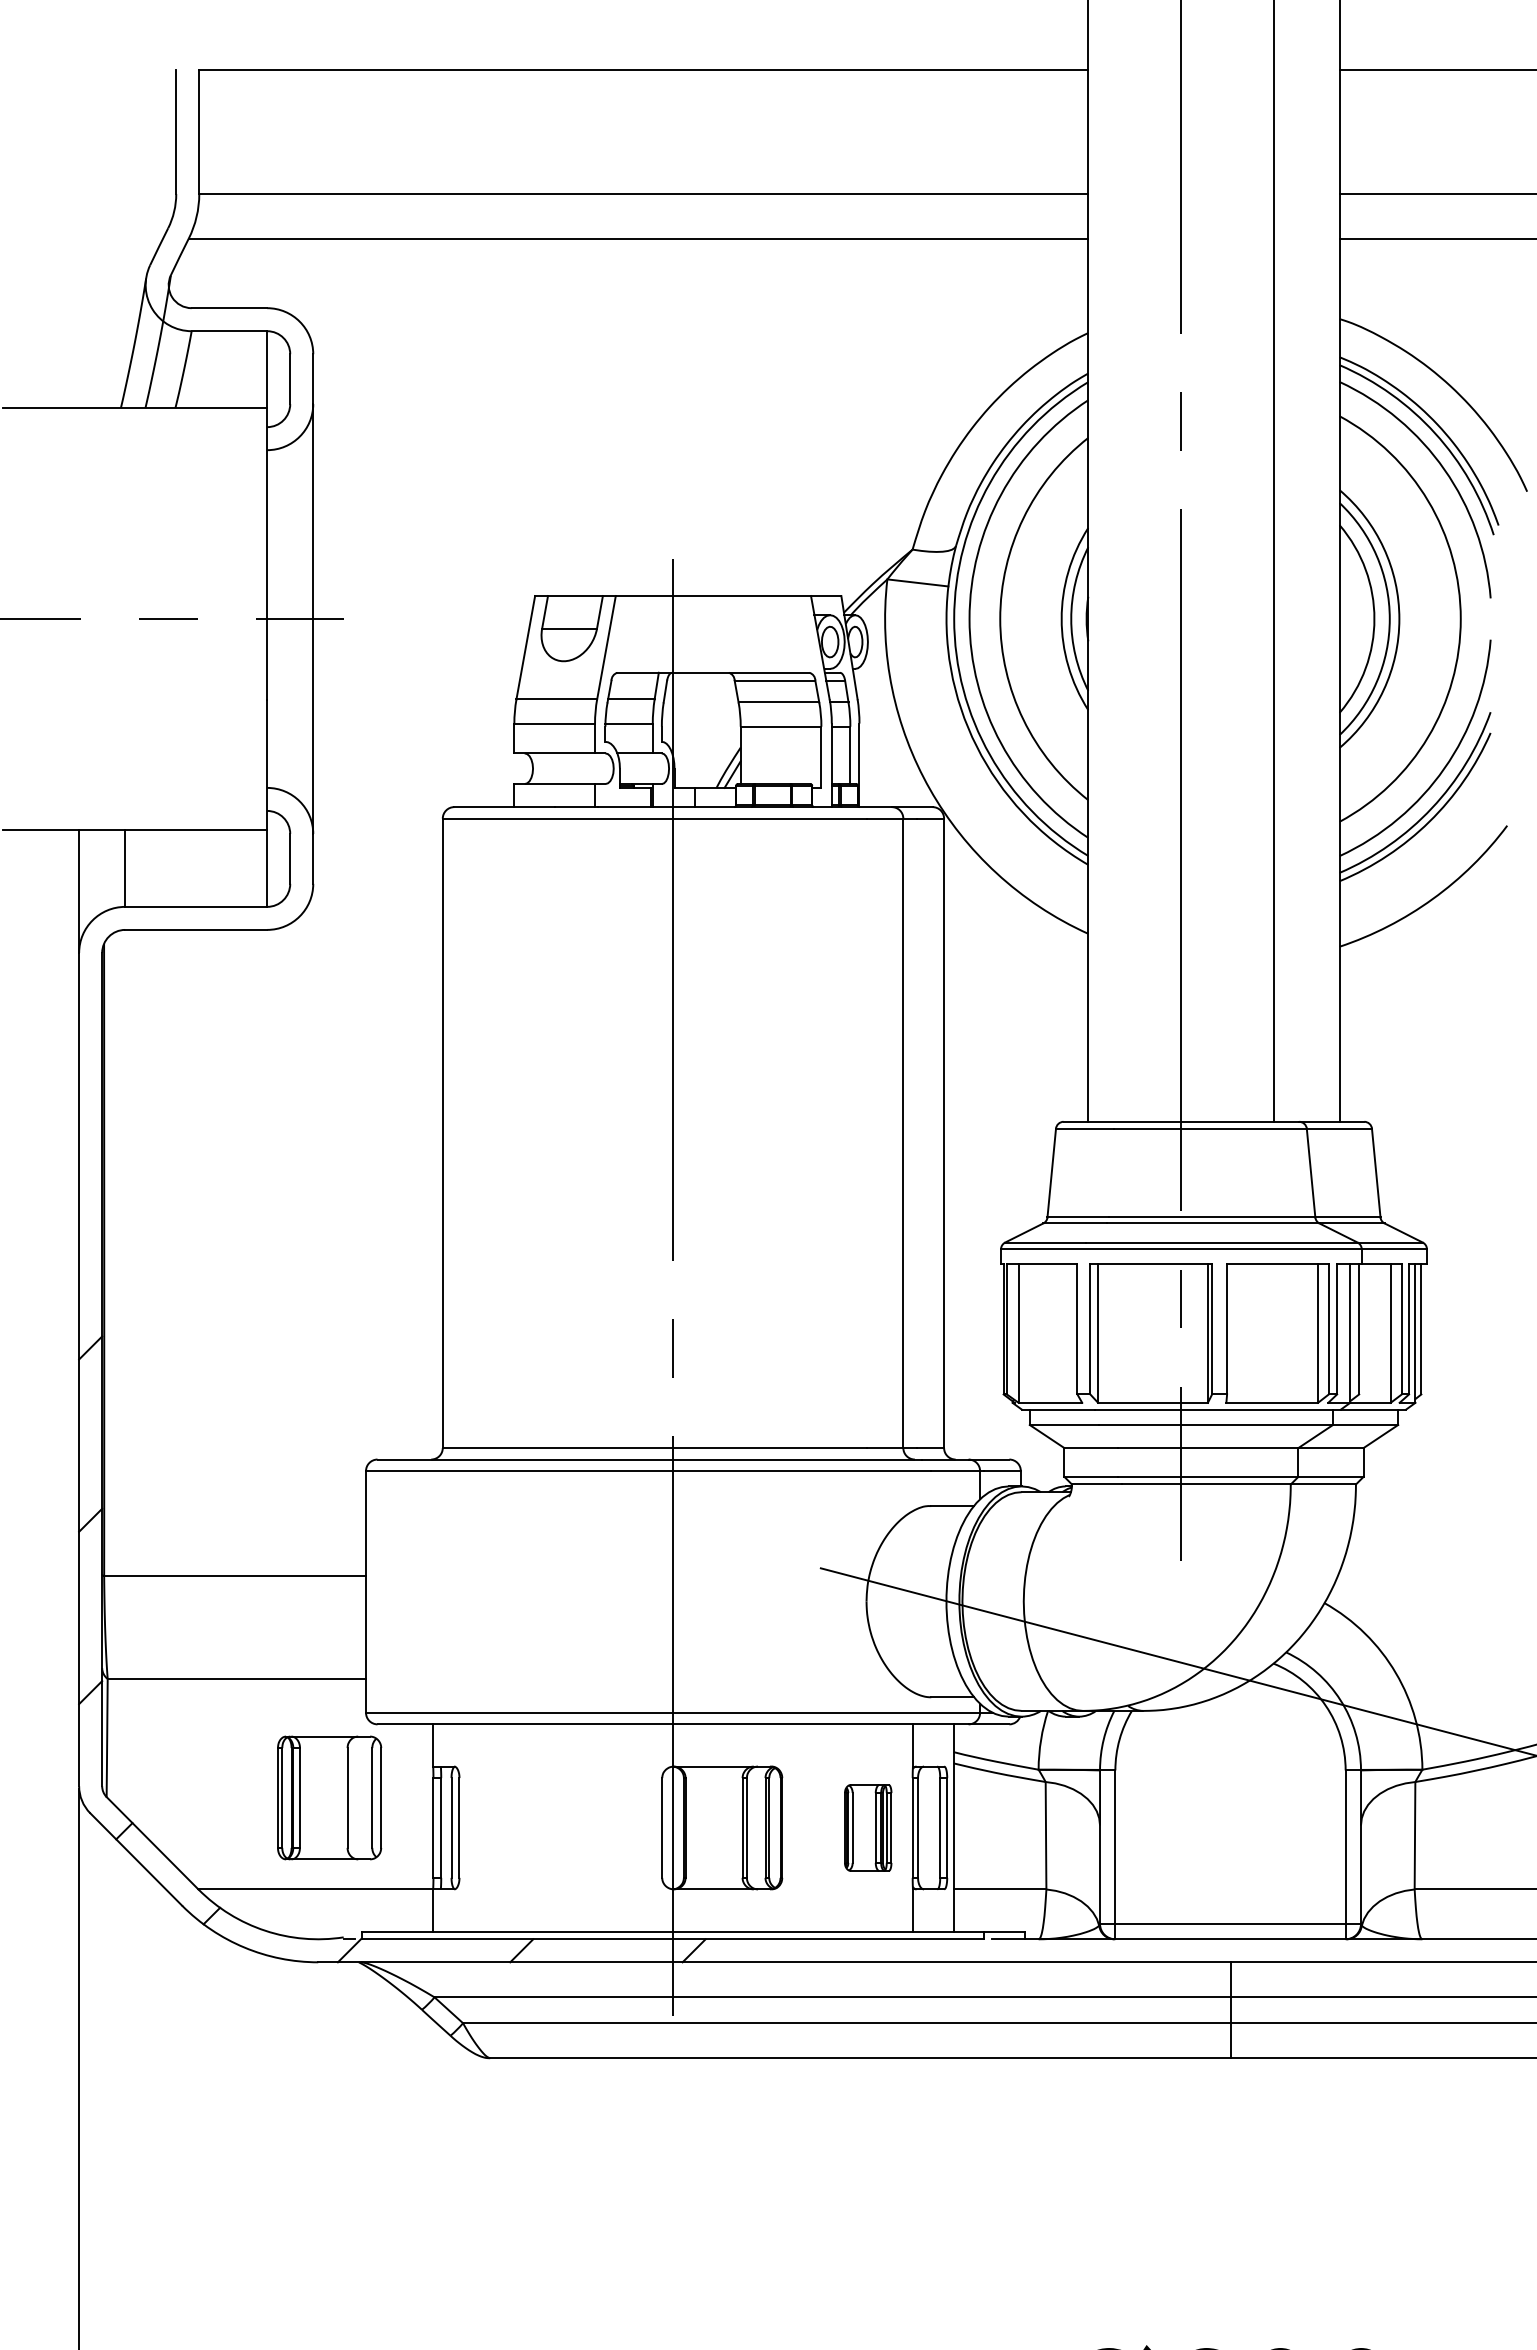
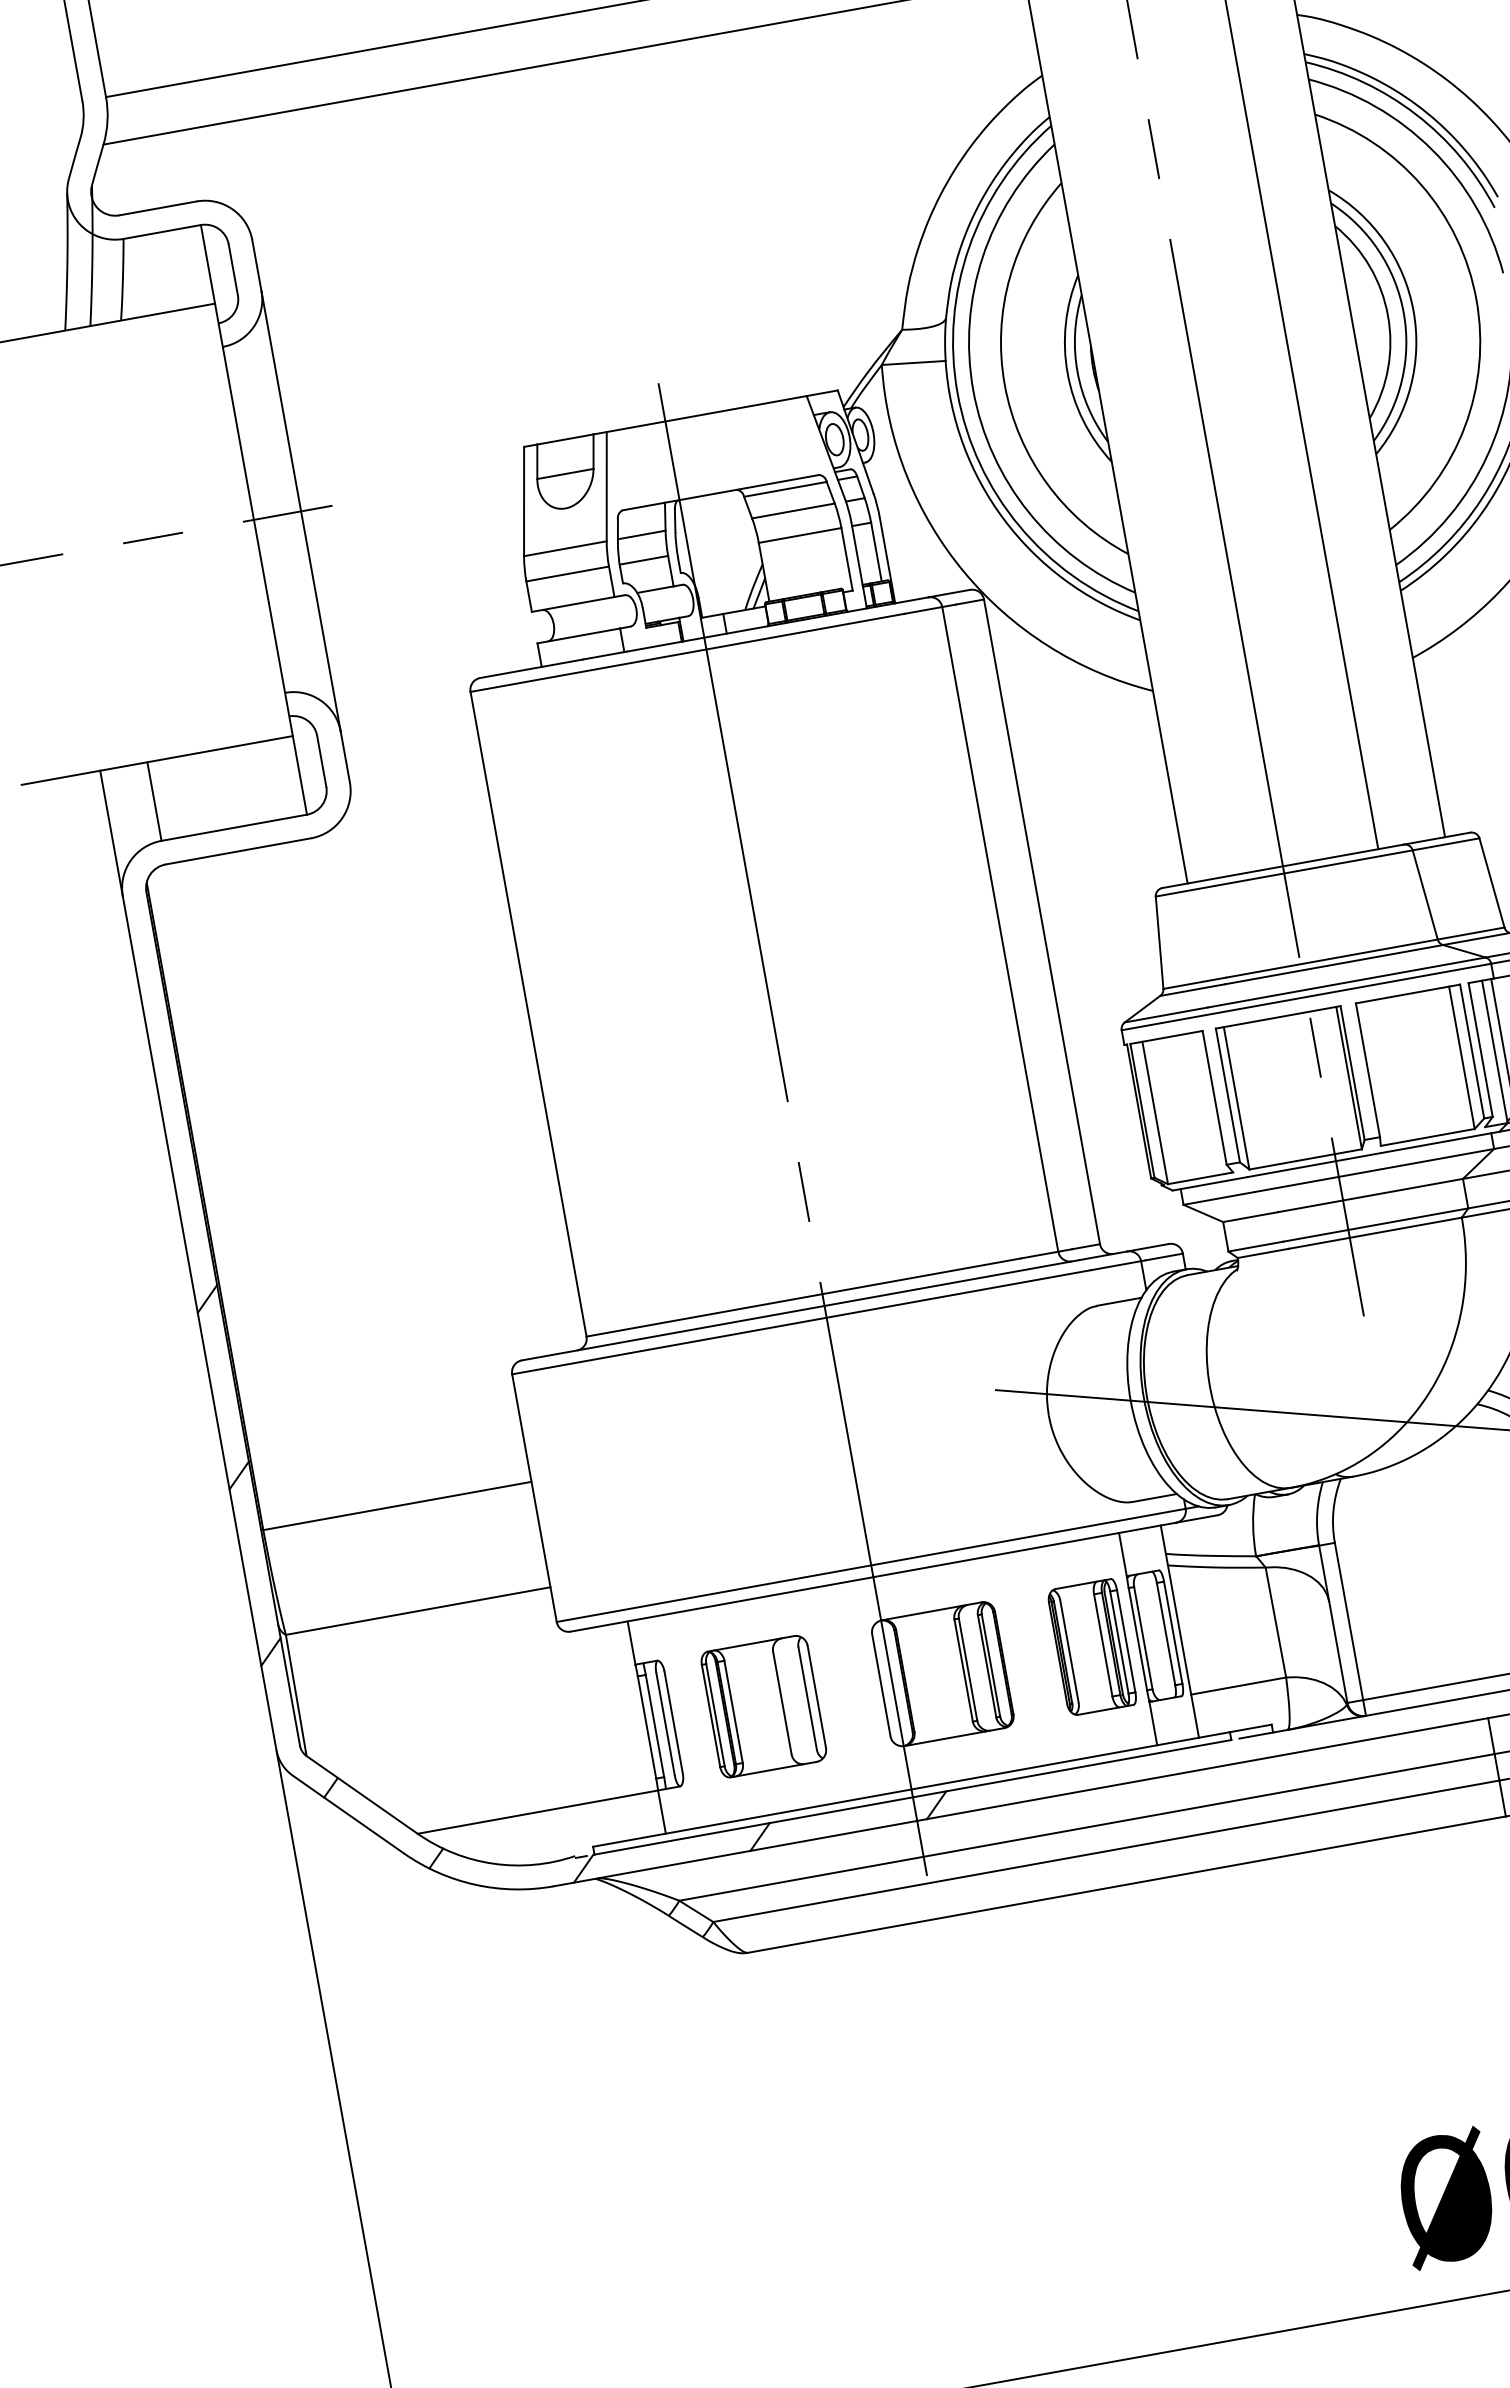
part: (329, 1797) -> (763, 1705), moved
part: (868, 1827) -> (1092, 1646), size x1.43

